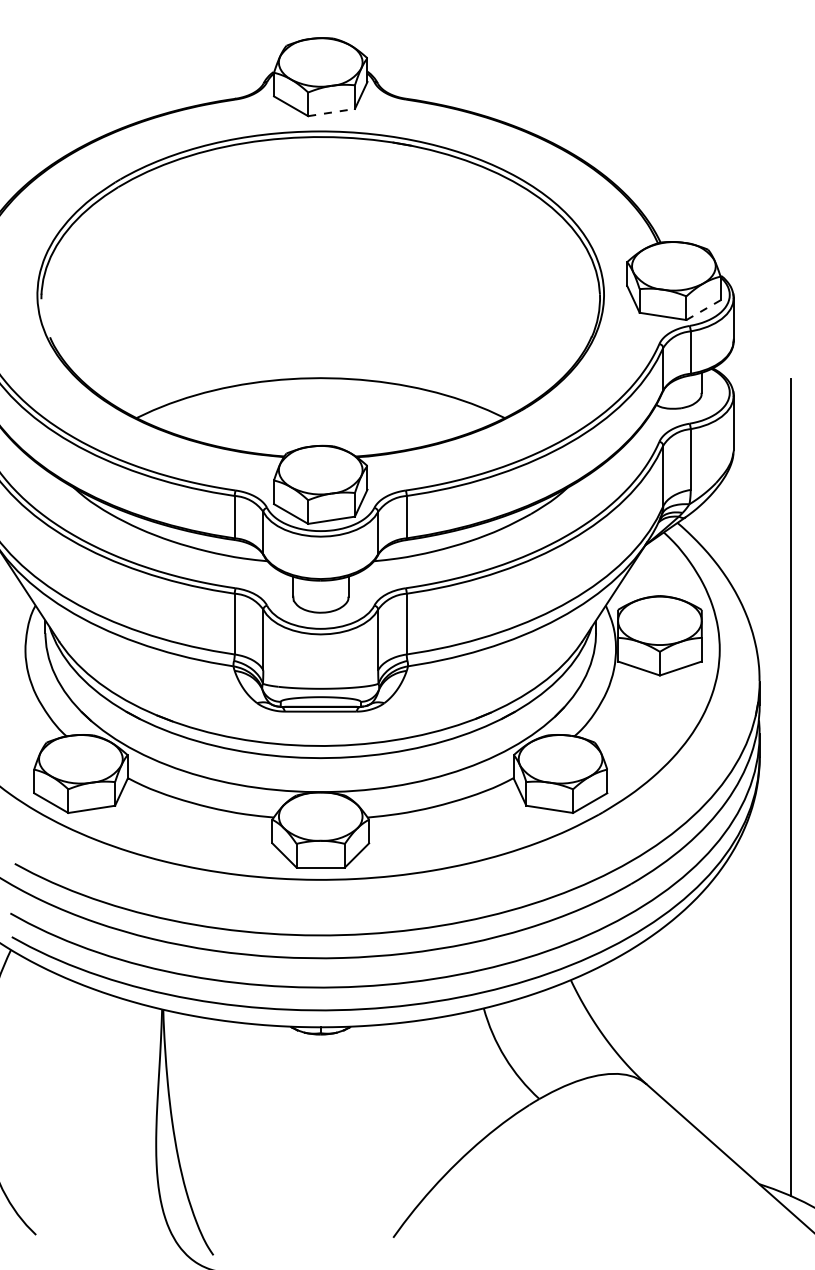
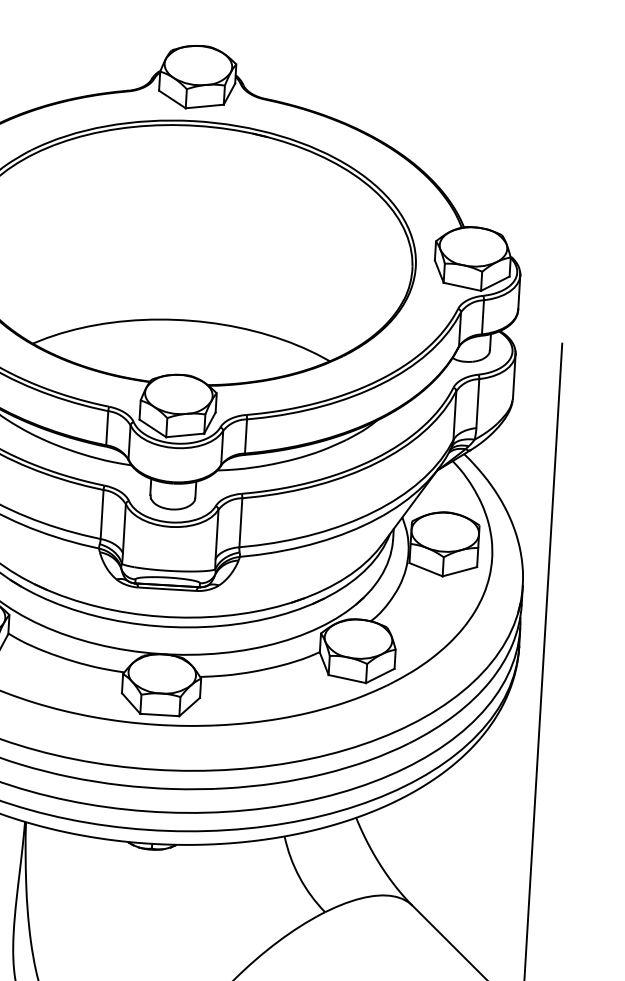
line: (331, 112) -> (204, 106), dashed -> solid
line: (703, 310) -> (495, 284), dashed -> solid

